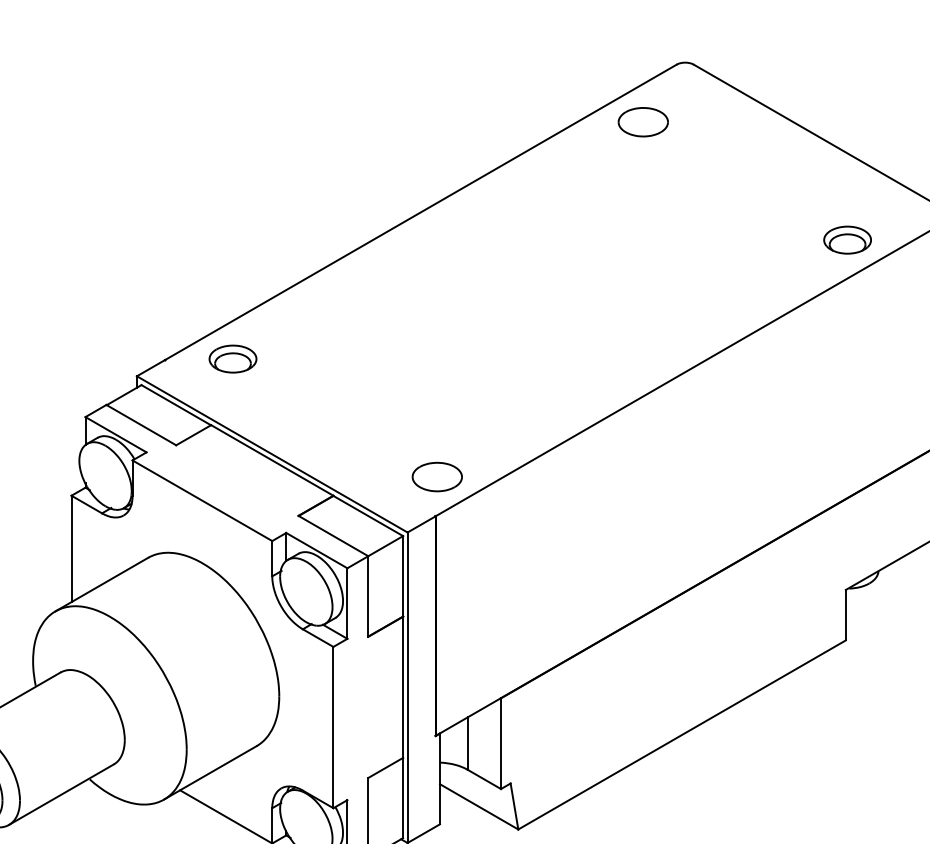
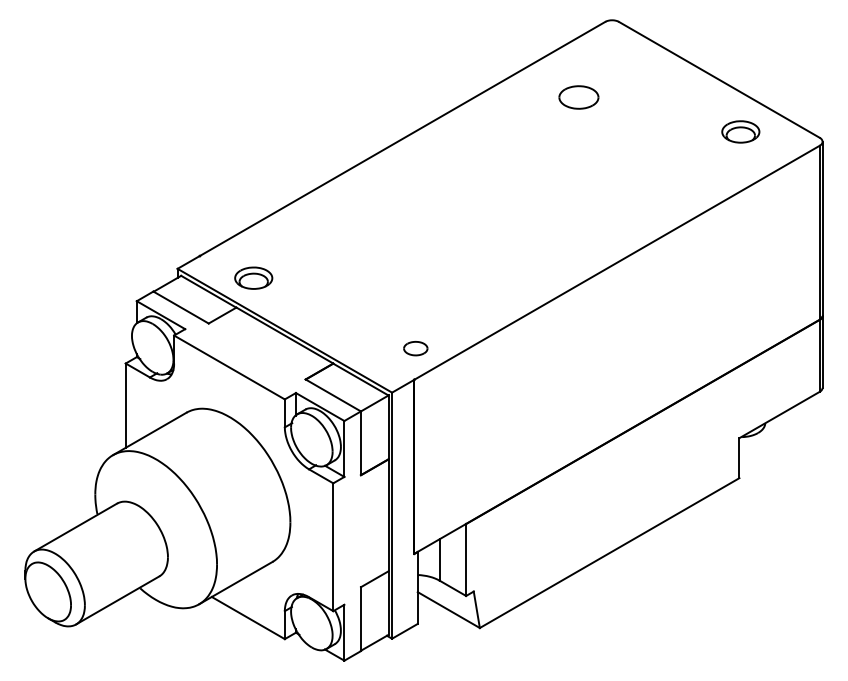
part: (642, 122) -> (578, 97), moved
part: (847, 239) -> (740, 131), moved
part: (232, 358) -> (253, 277), moved
part: (437, 476) -> (415, 348), size x0.6

